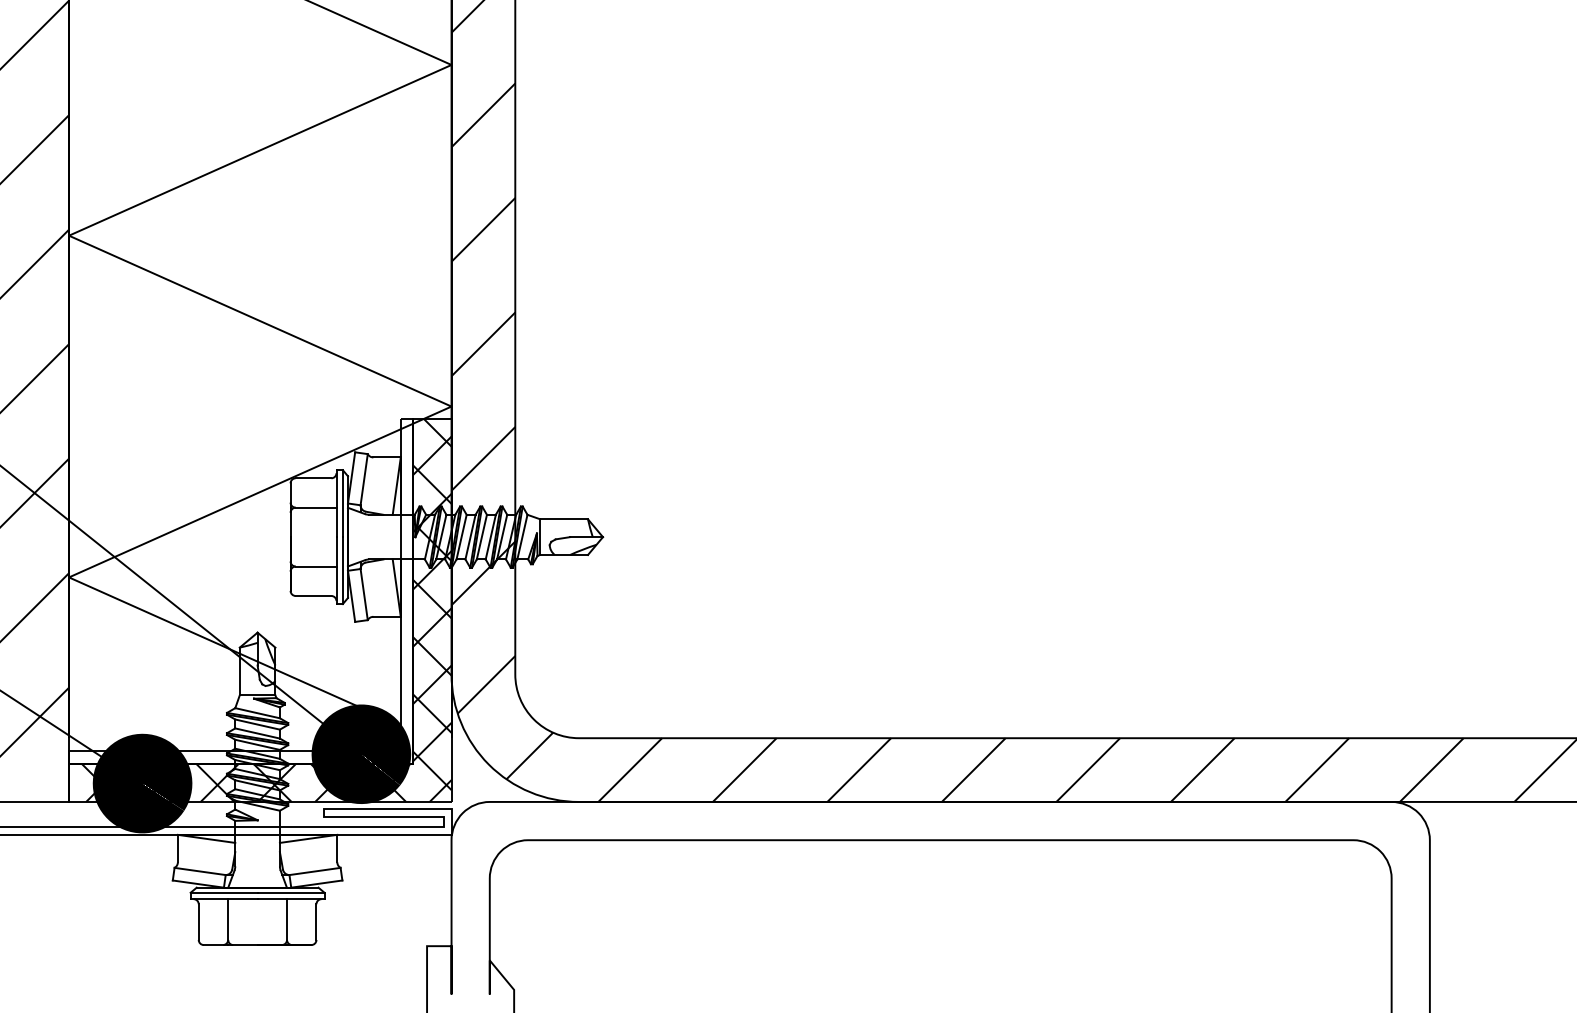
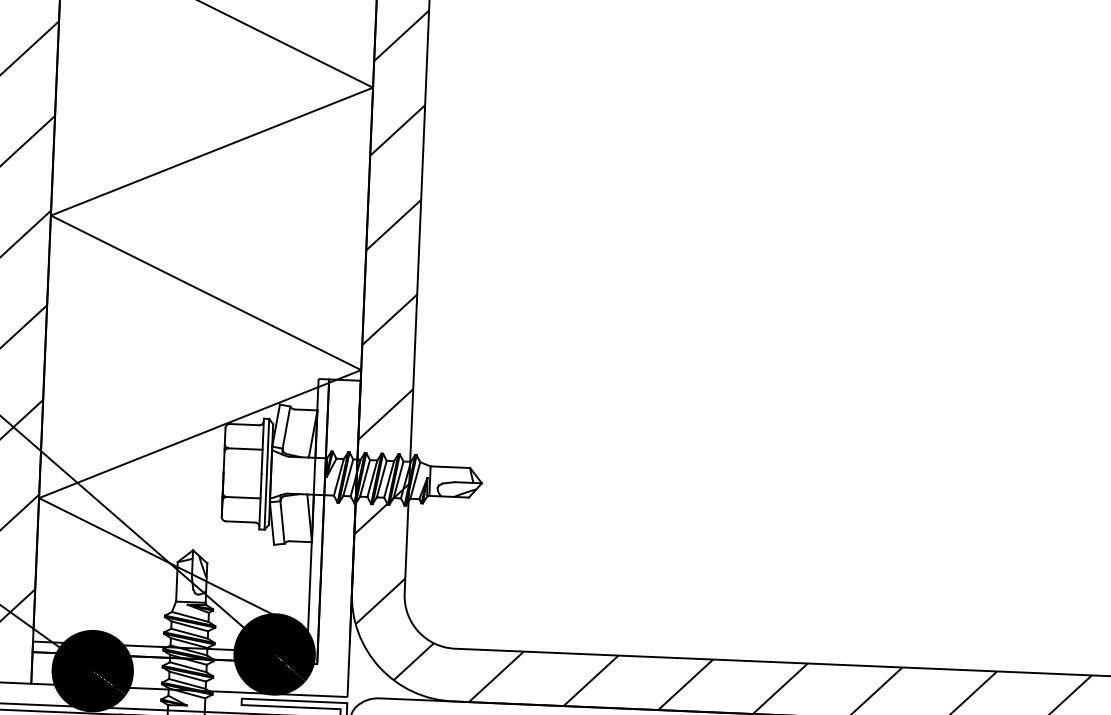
hatch: (266, 610) -> (201, 532), removed

